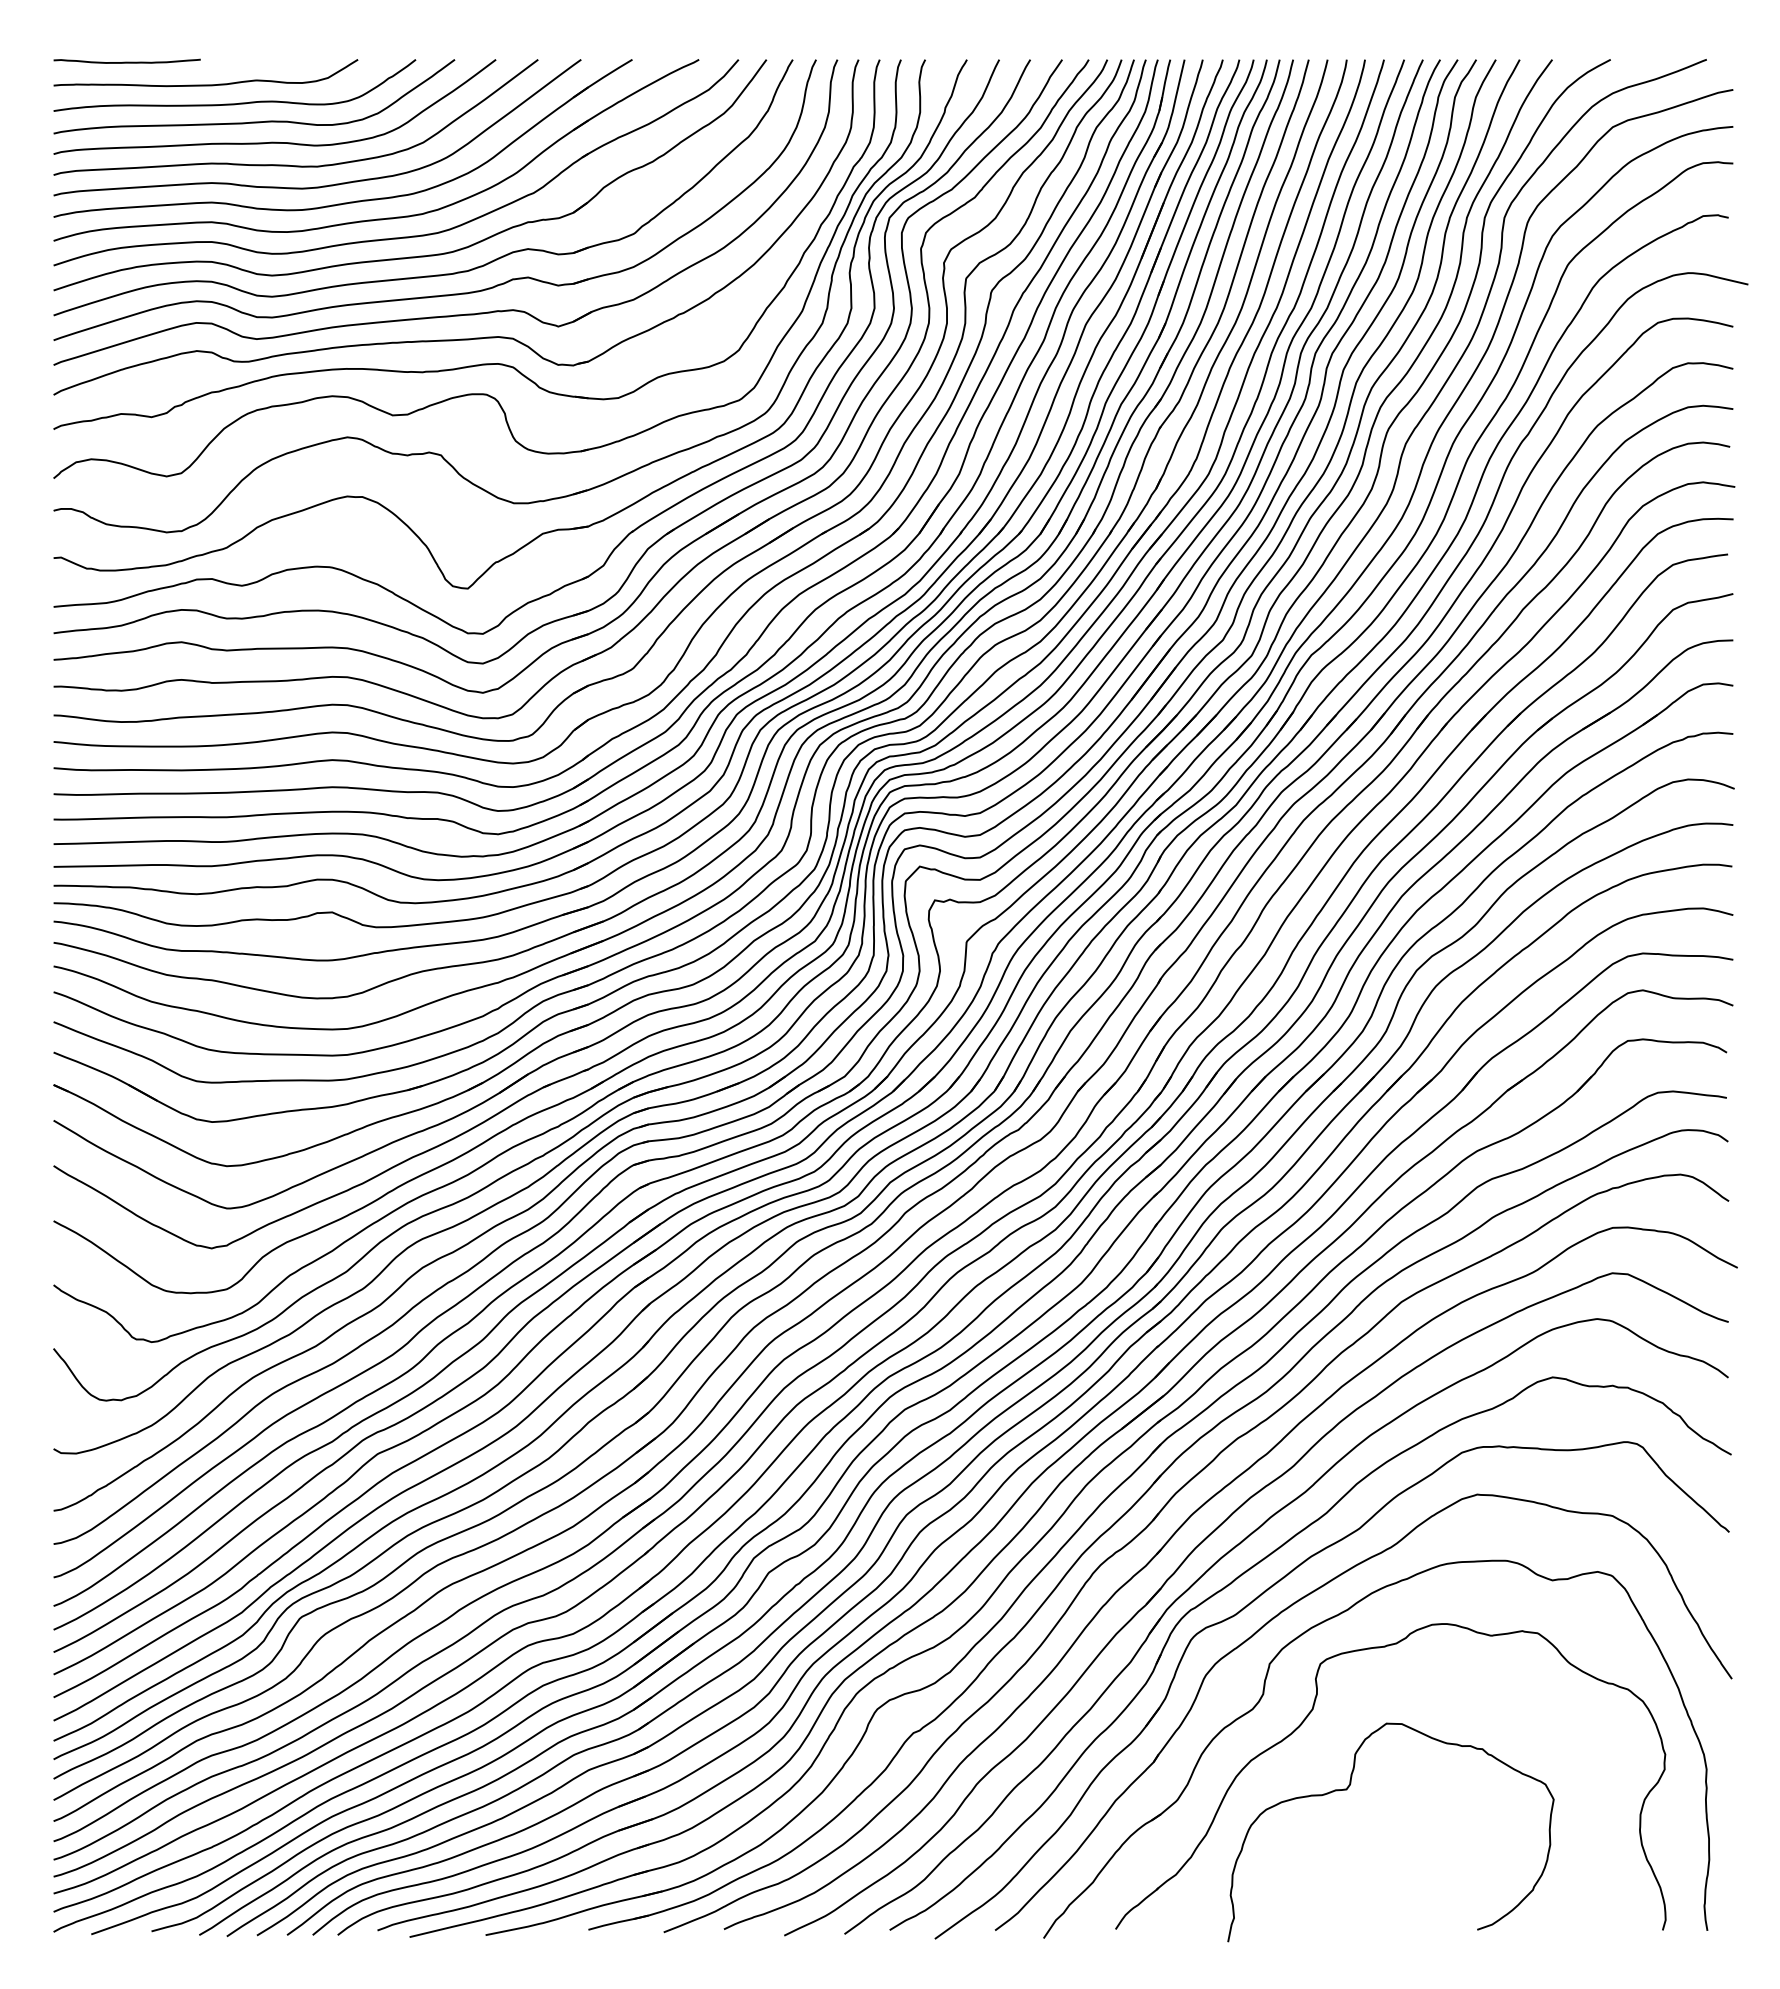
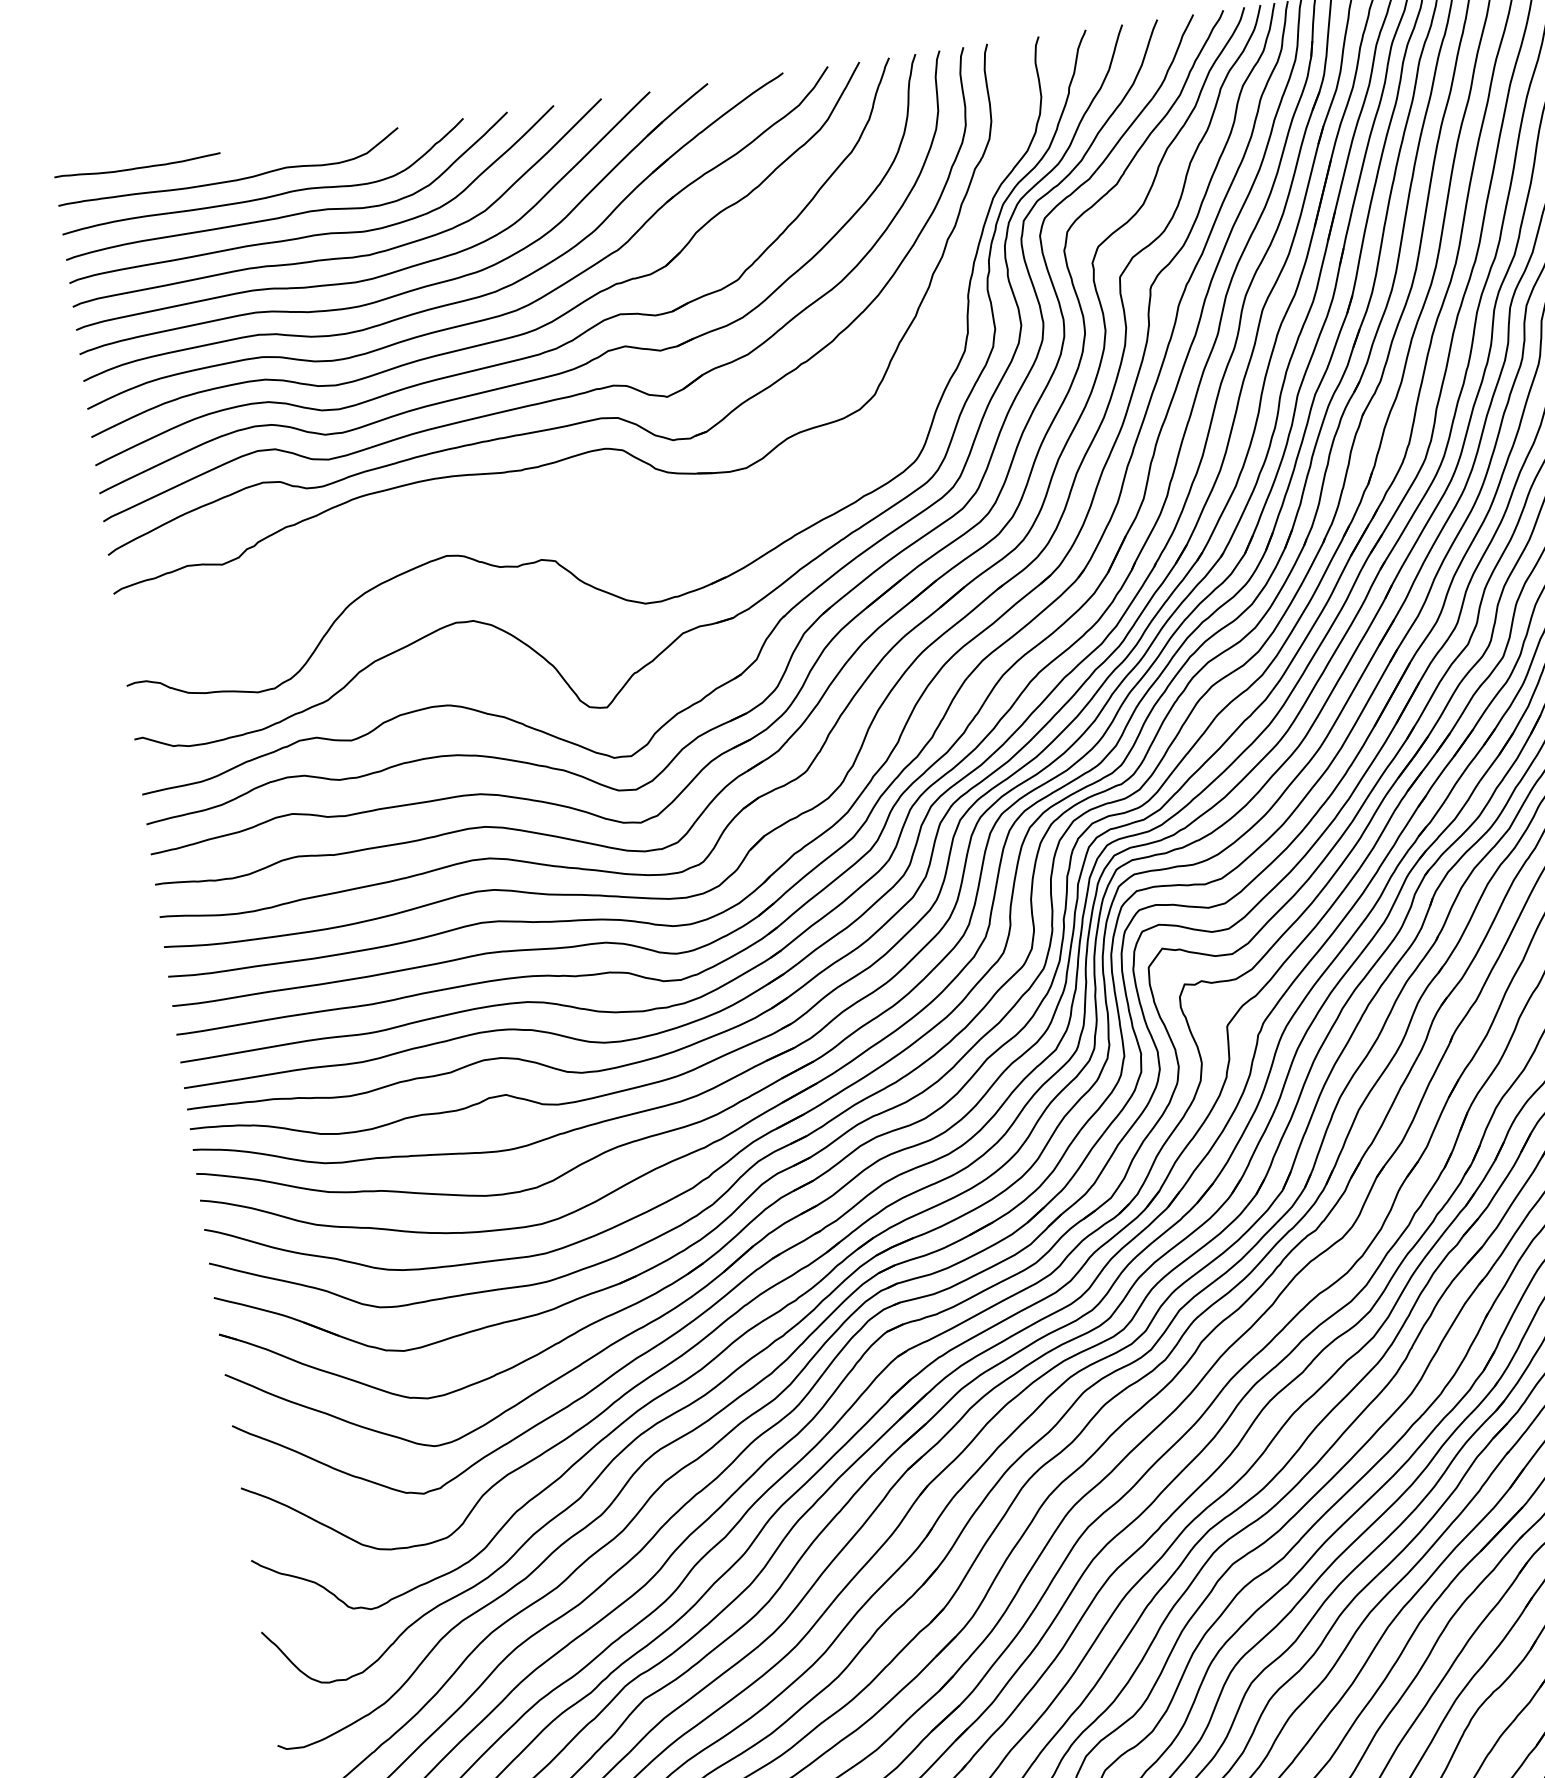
part: (477, 393) -> (586, 485), removed

